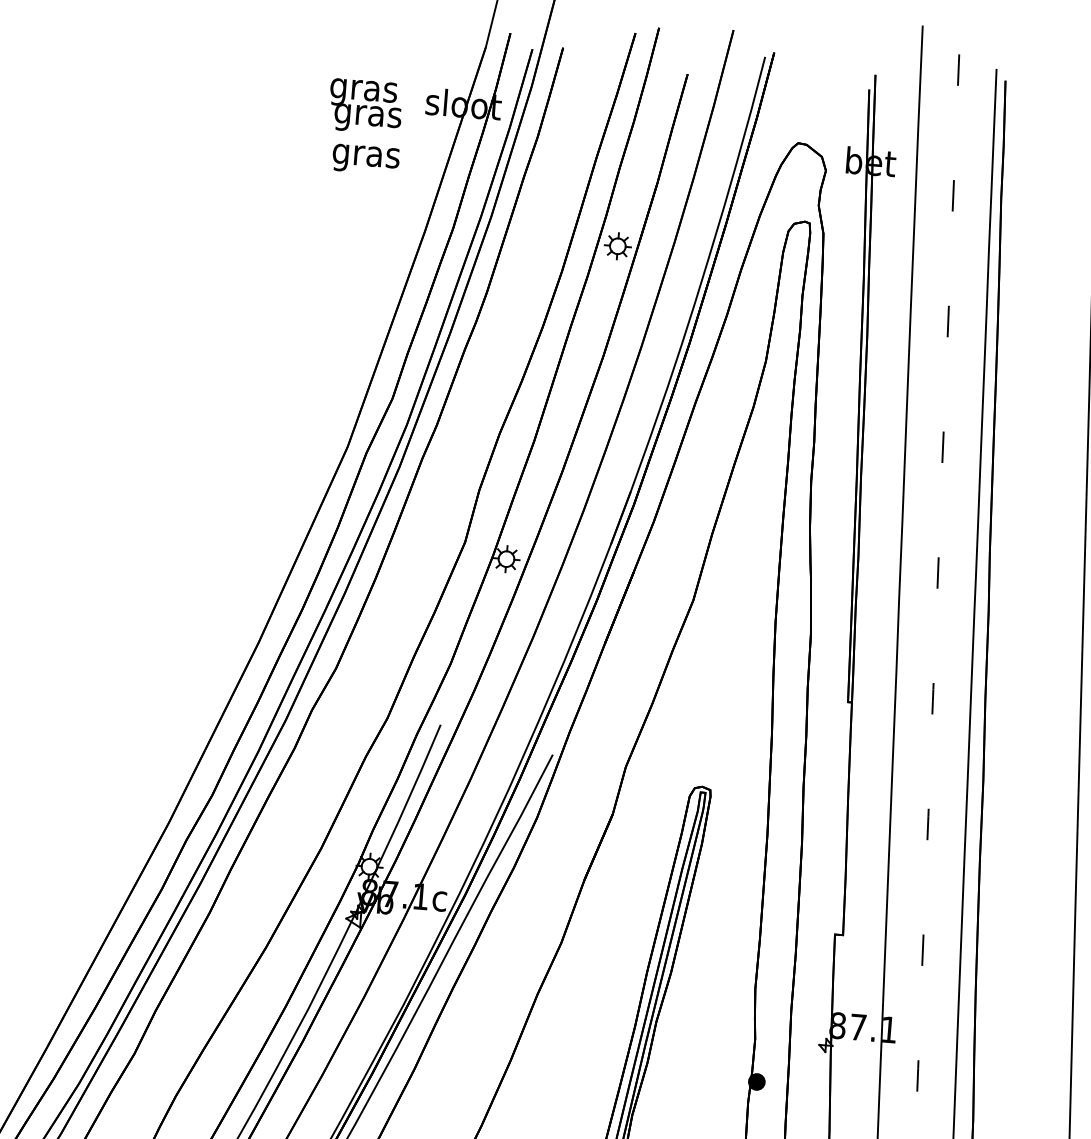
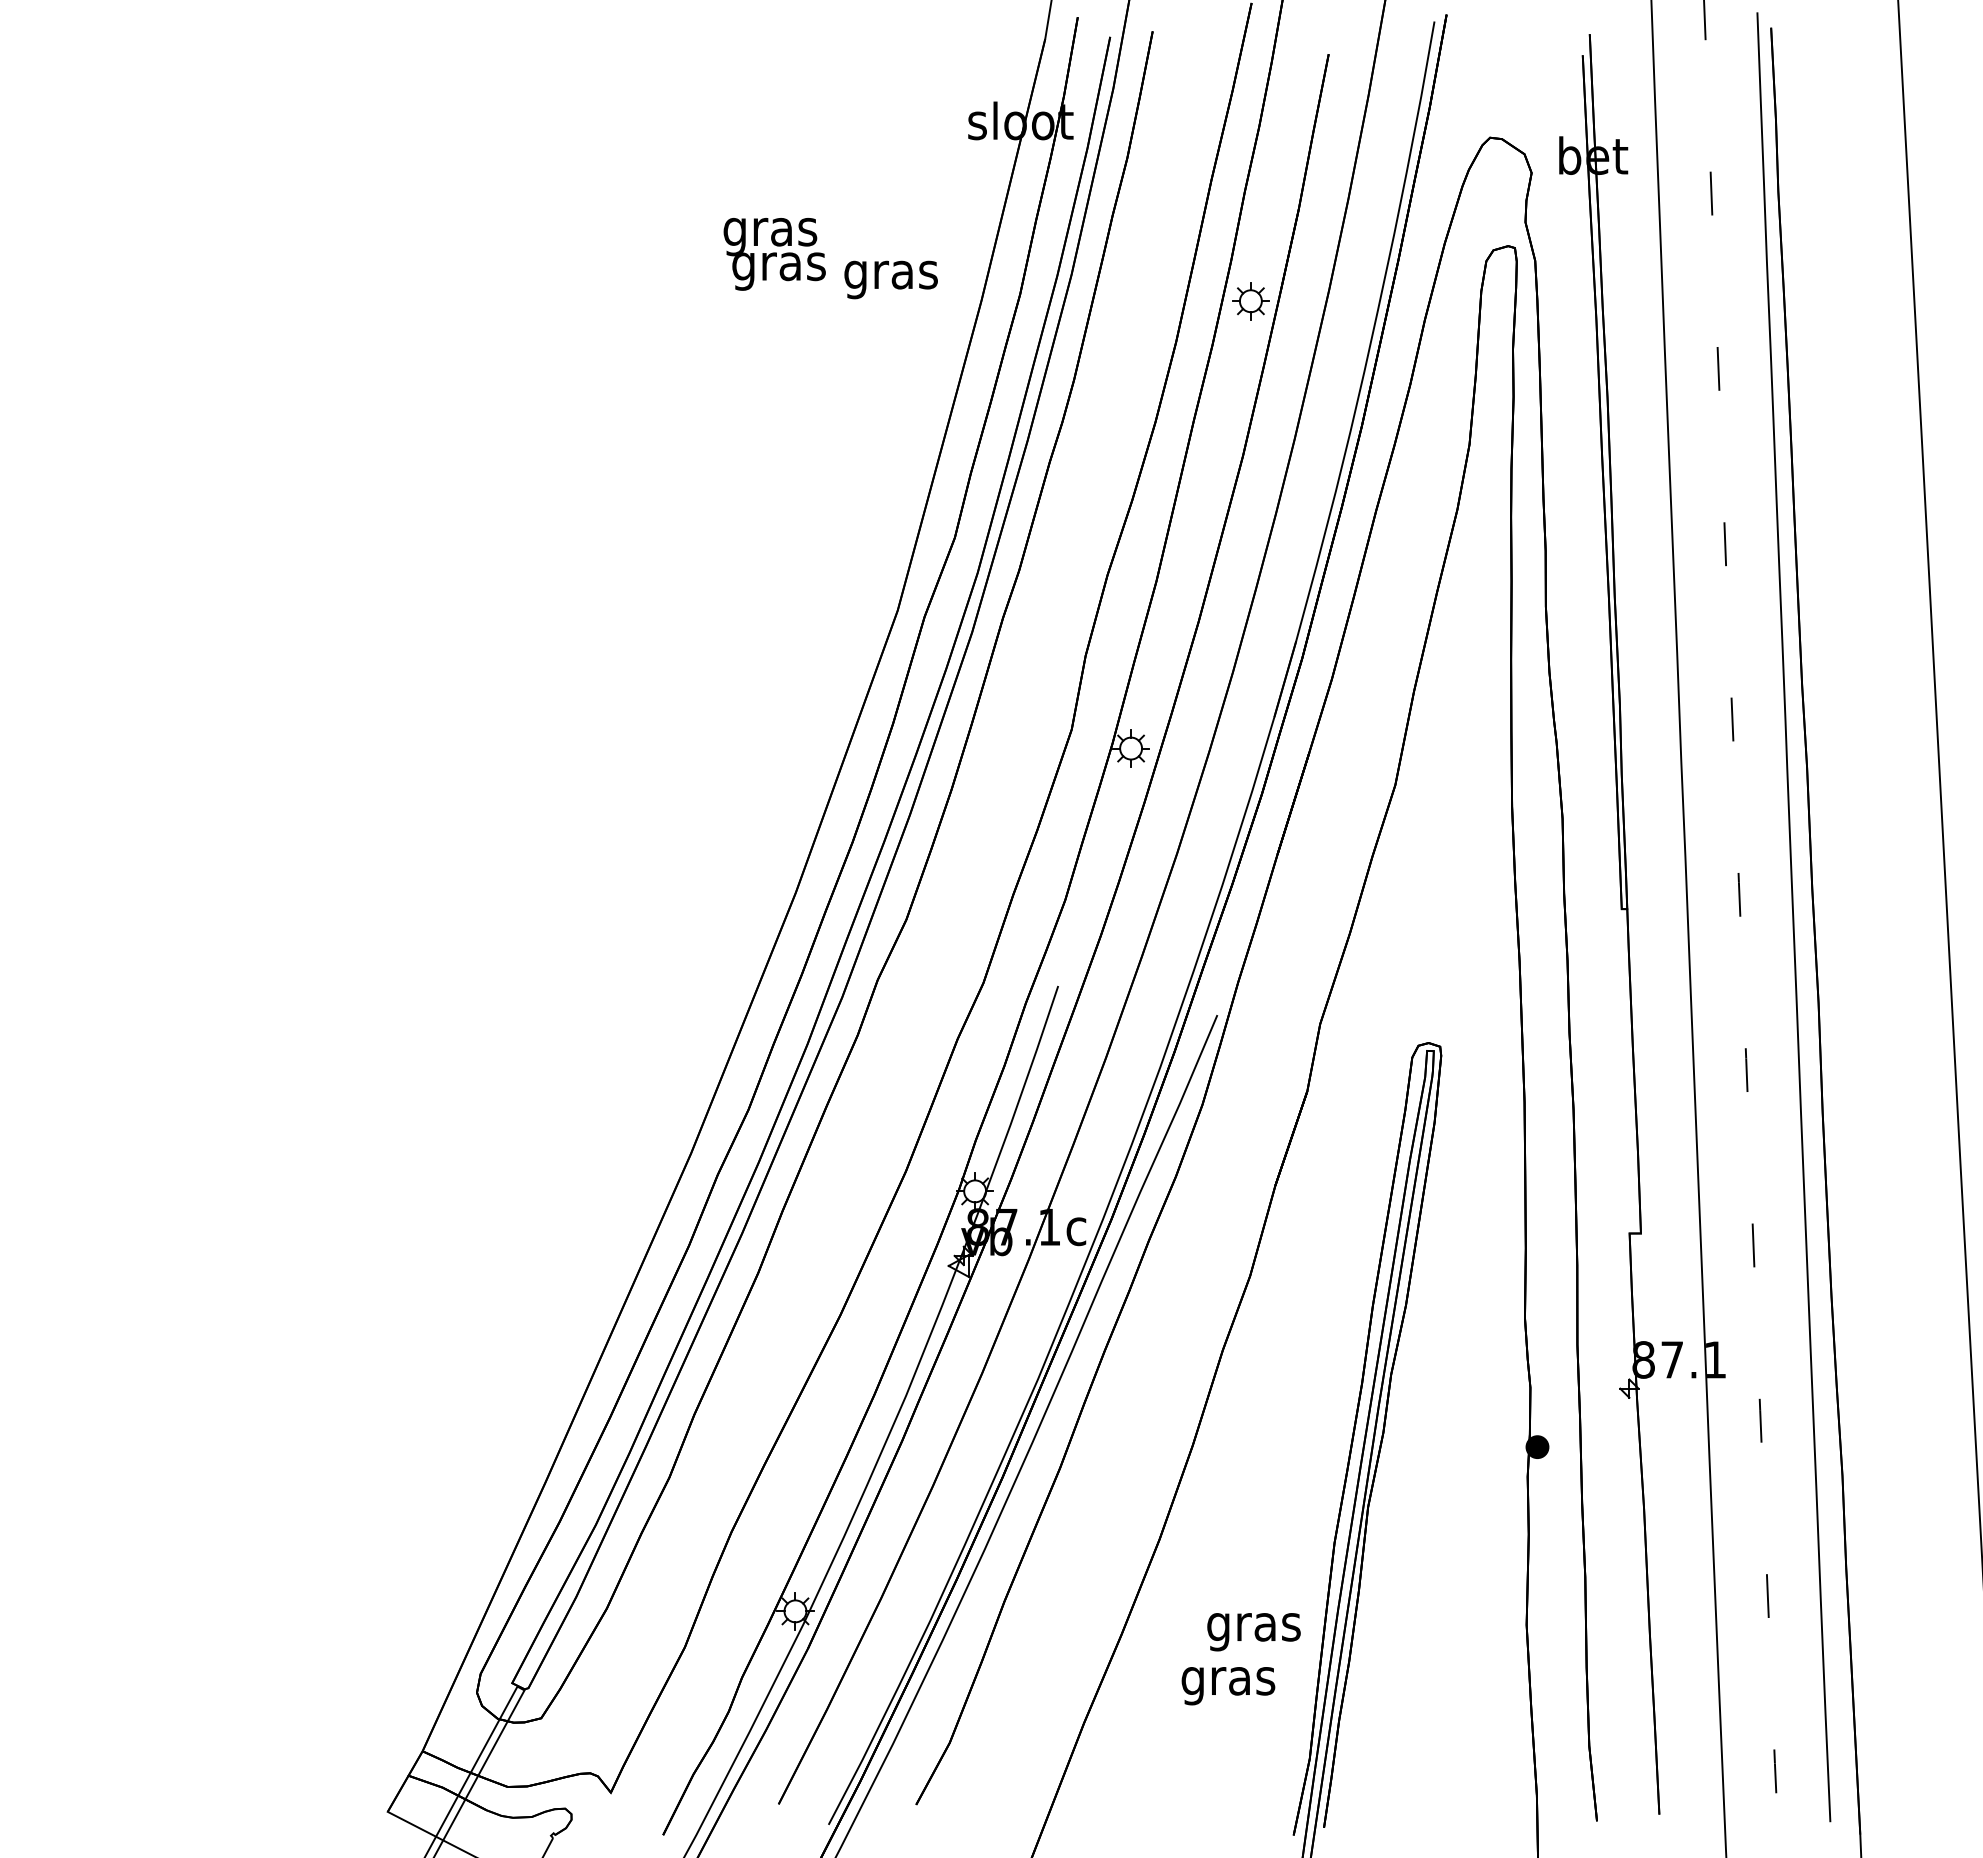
text: (365, 106) -> (774, 254), moved
text: (365, 159) -> (890, 279), moved

